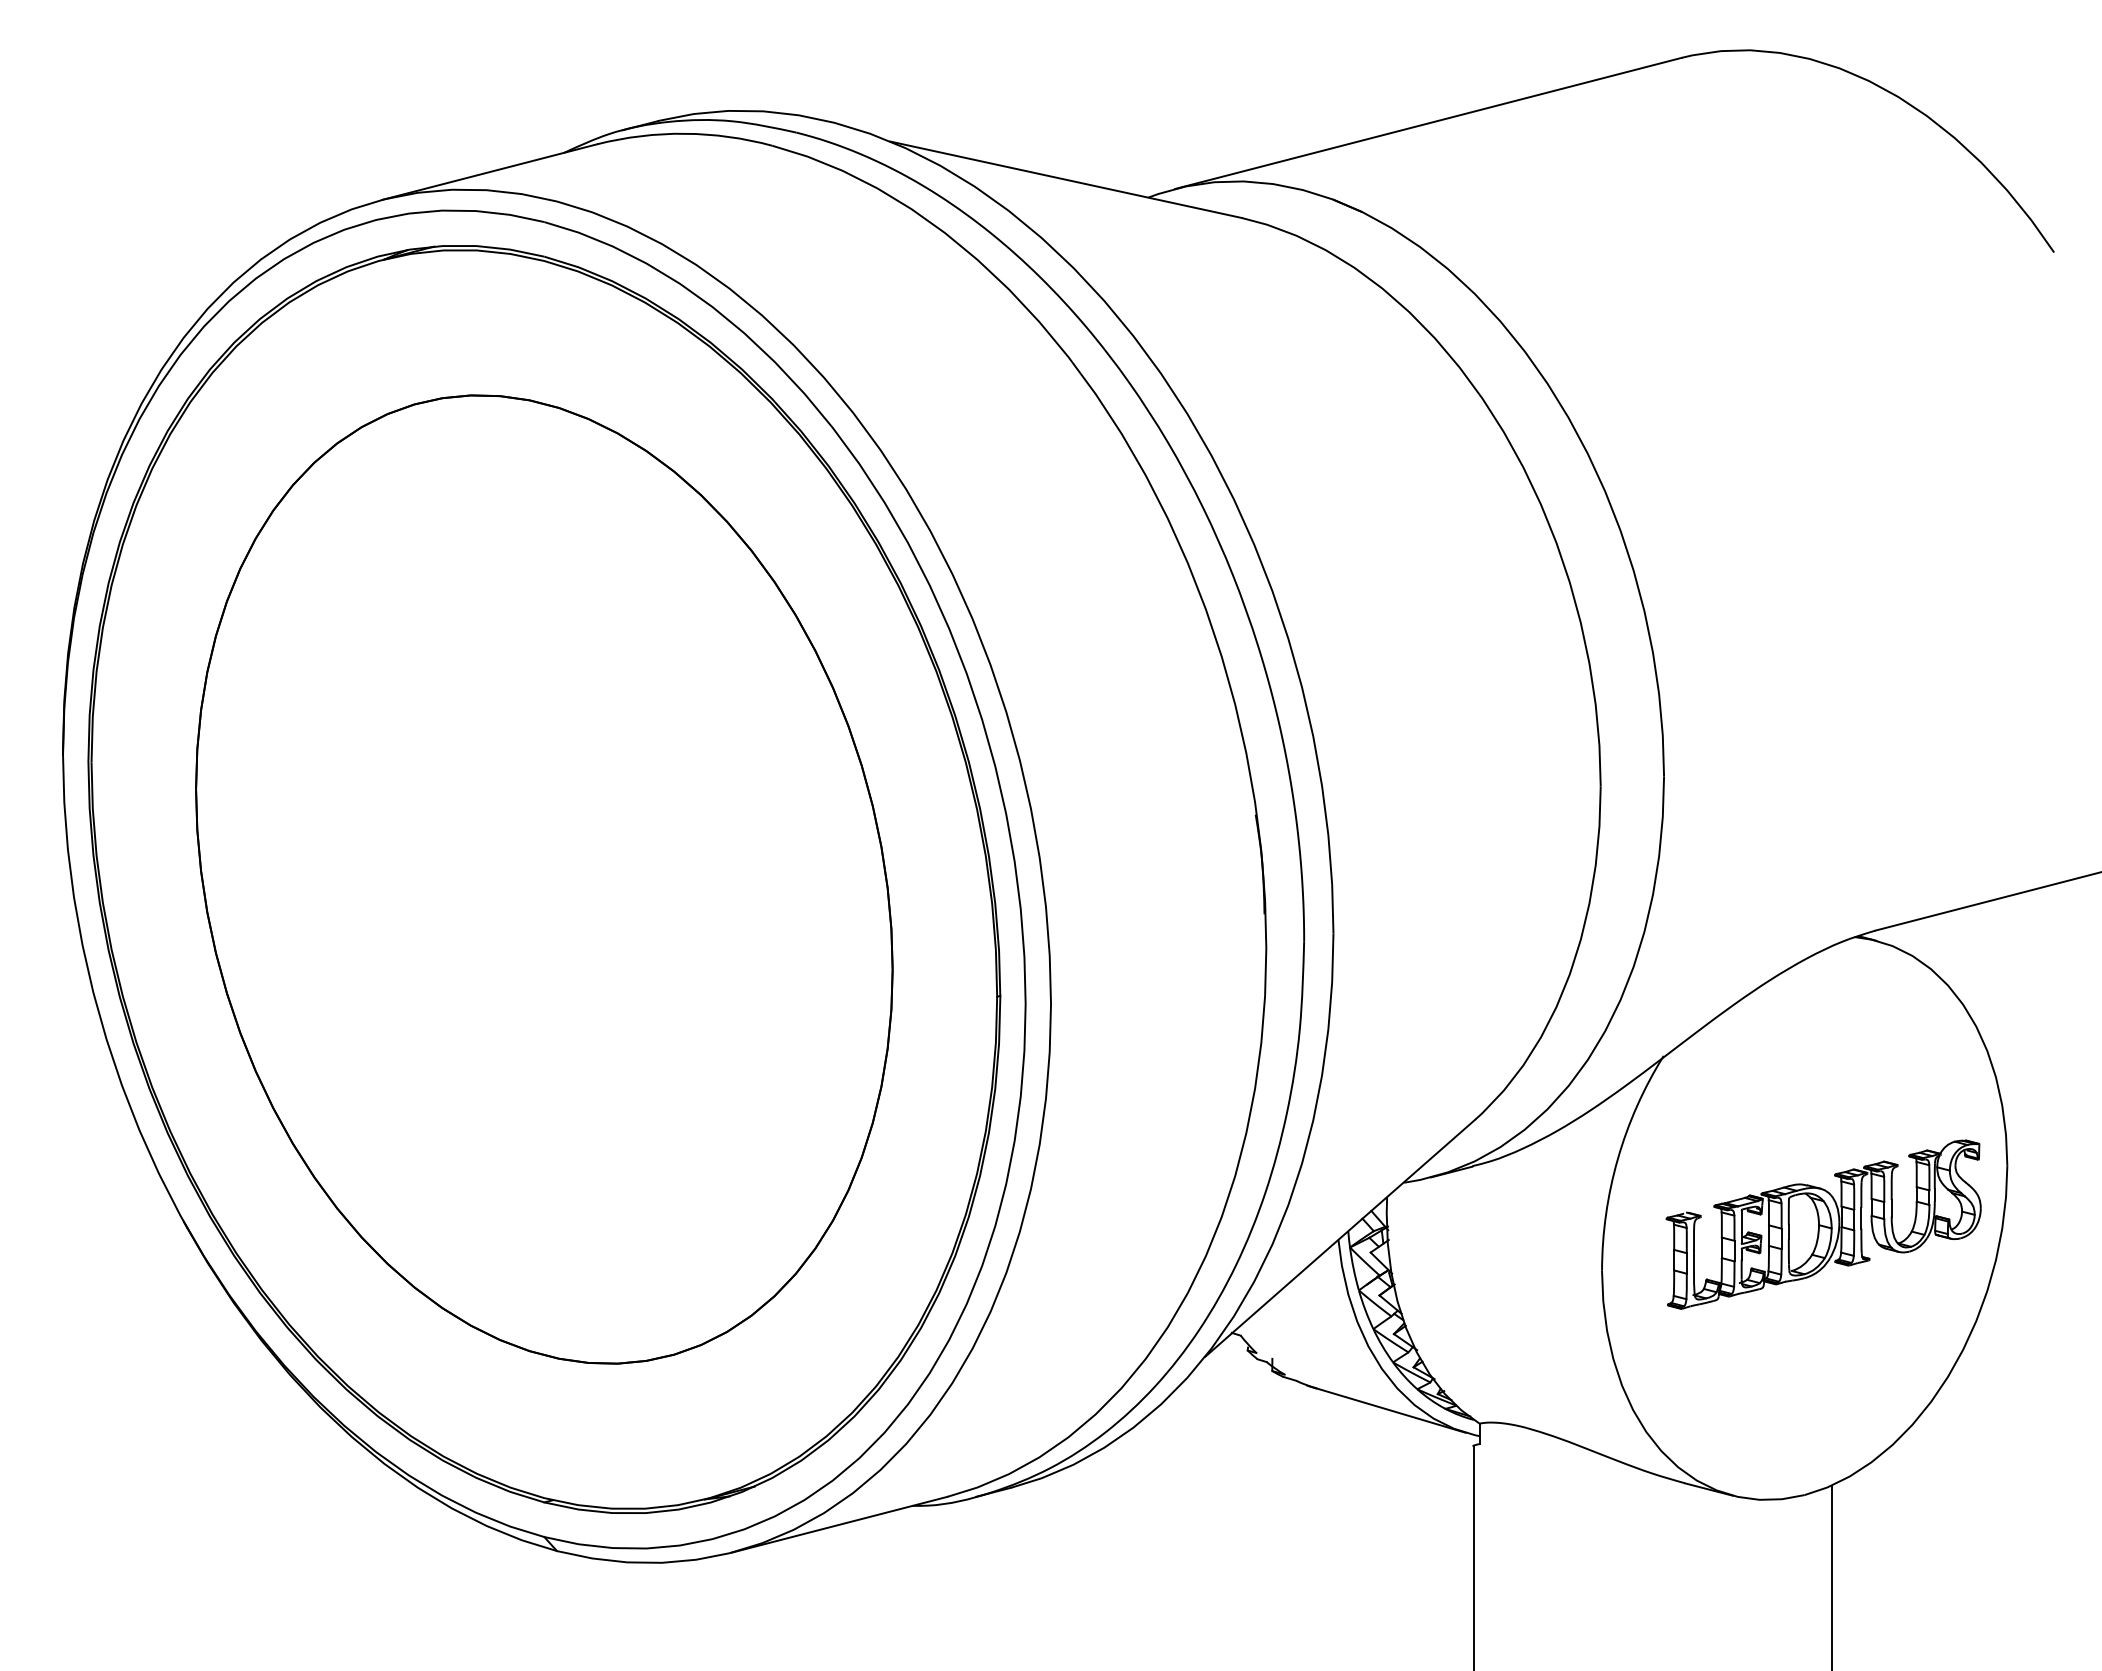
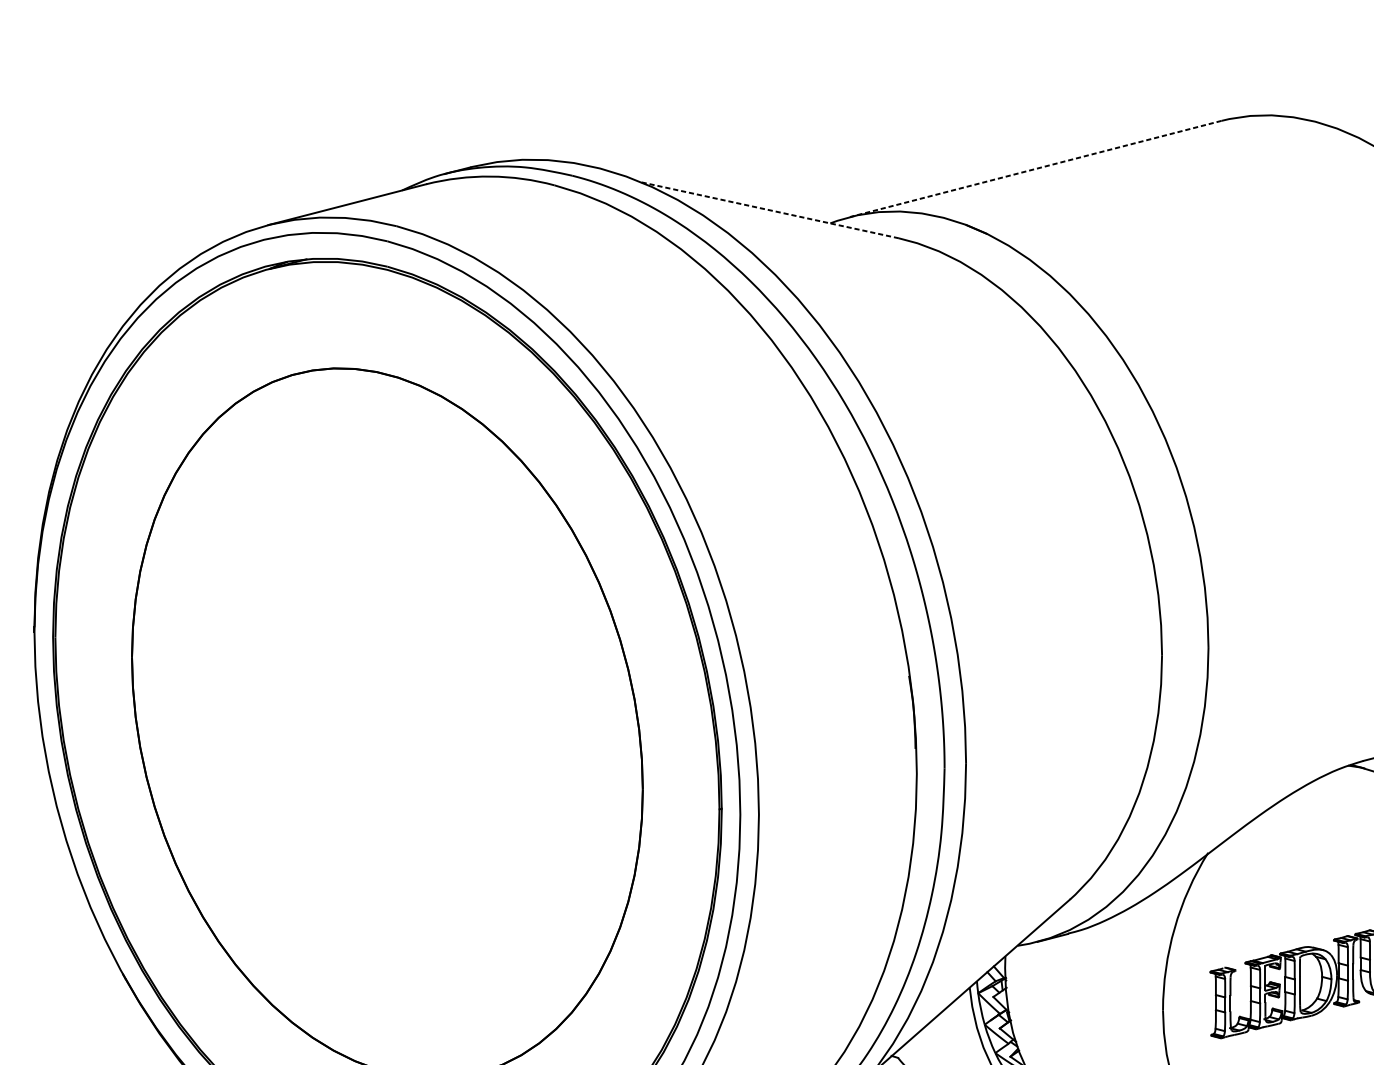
line: (1428, 123) -> (1035, 169), solid -> dashed
line: (1066, 179) -> (770, 210), solid -> dashed

